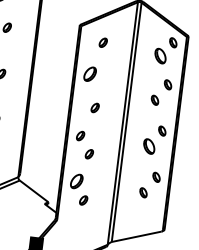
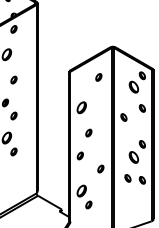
part: (102, 42) -> (98, 77), moved
part: (154, 100) -> (123, 117), moved
part: (89, 153) -> (100, 168), moved
part: (142, 192) -> (127, 178), moved

